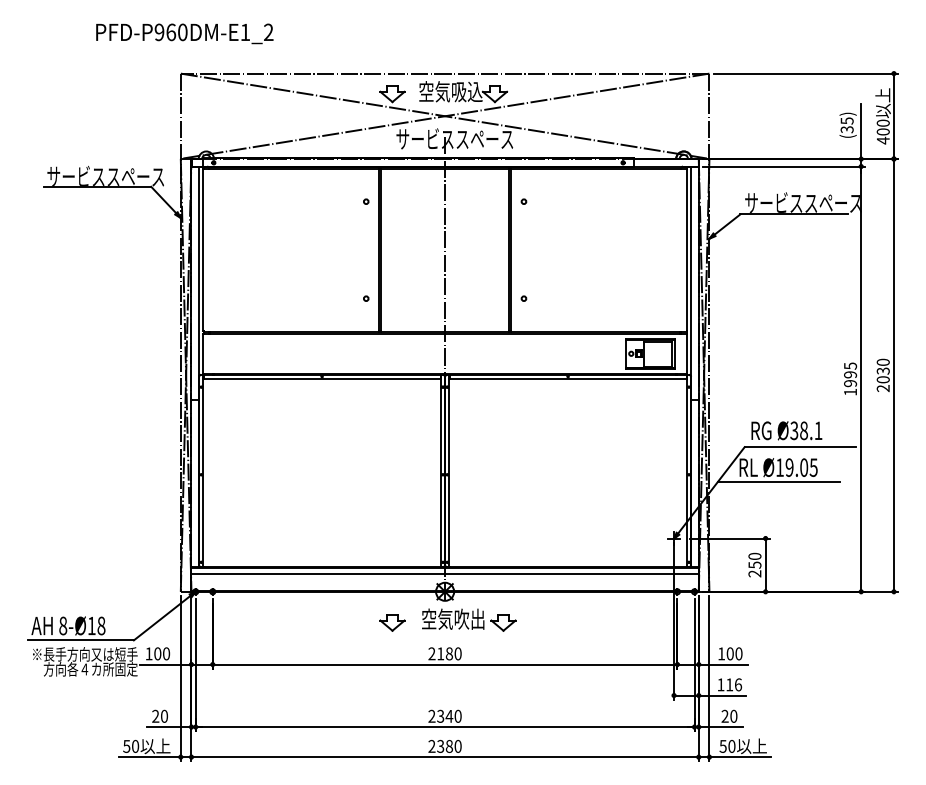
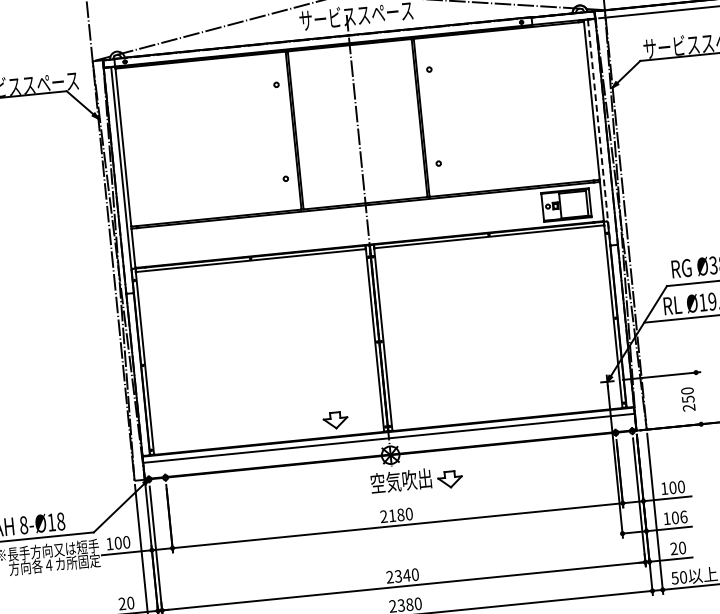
line: (691, 283) -> (599, 132), solid -> dashed
line: (765, 564) -> (698, 397), removed
part: (392, 622) -> (335, 420), moved
text: (729, 684) -> (675, 517), 116 -> 106

